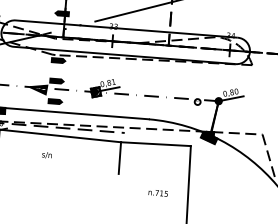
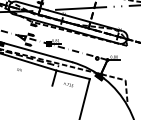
text: (157, 192) -> (68, 84), moved

